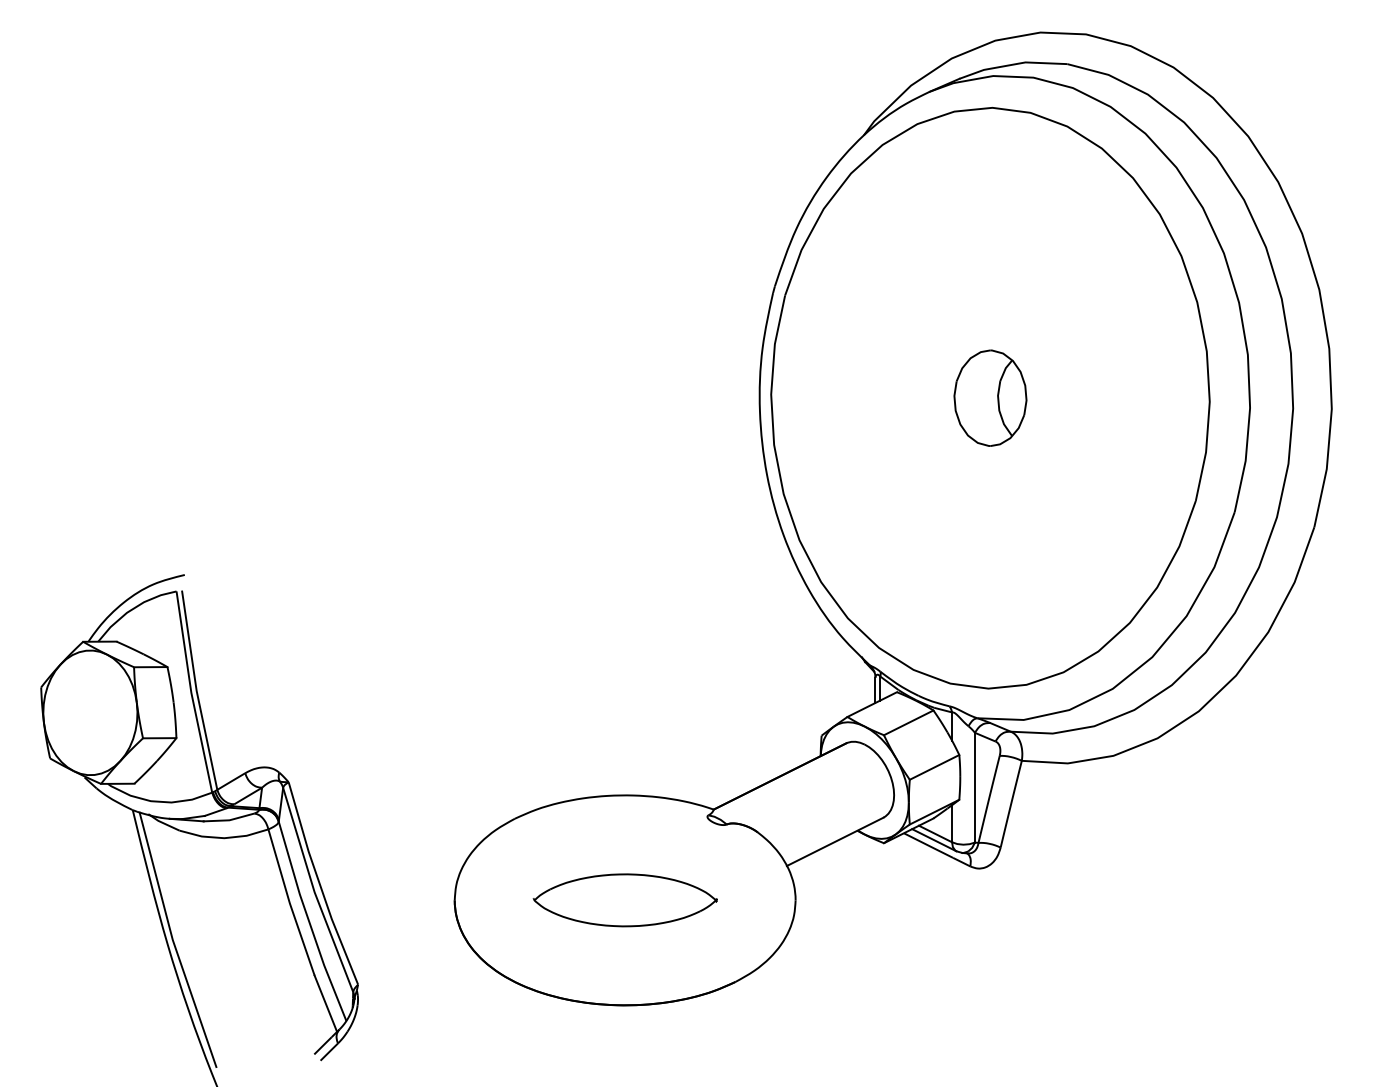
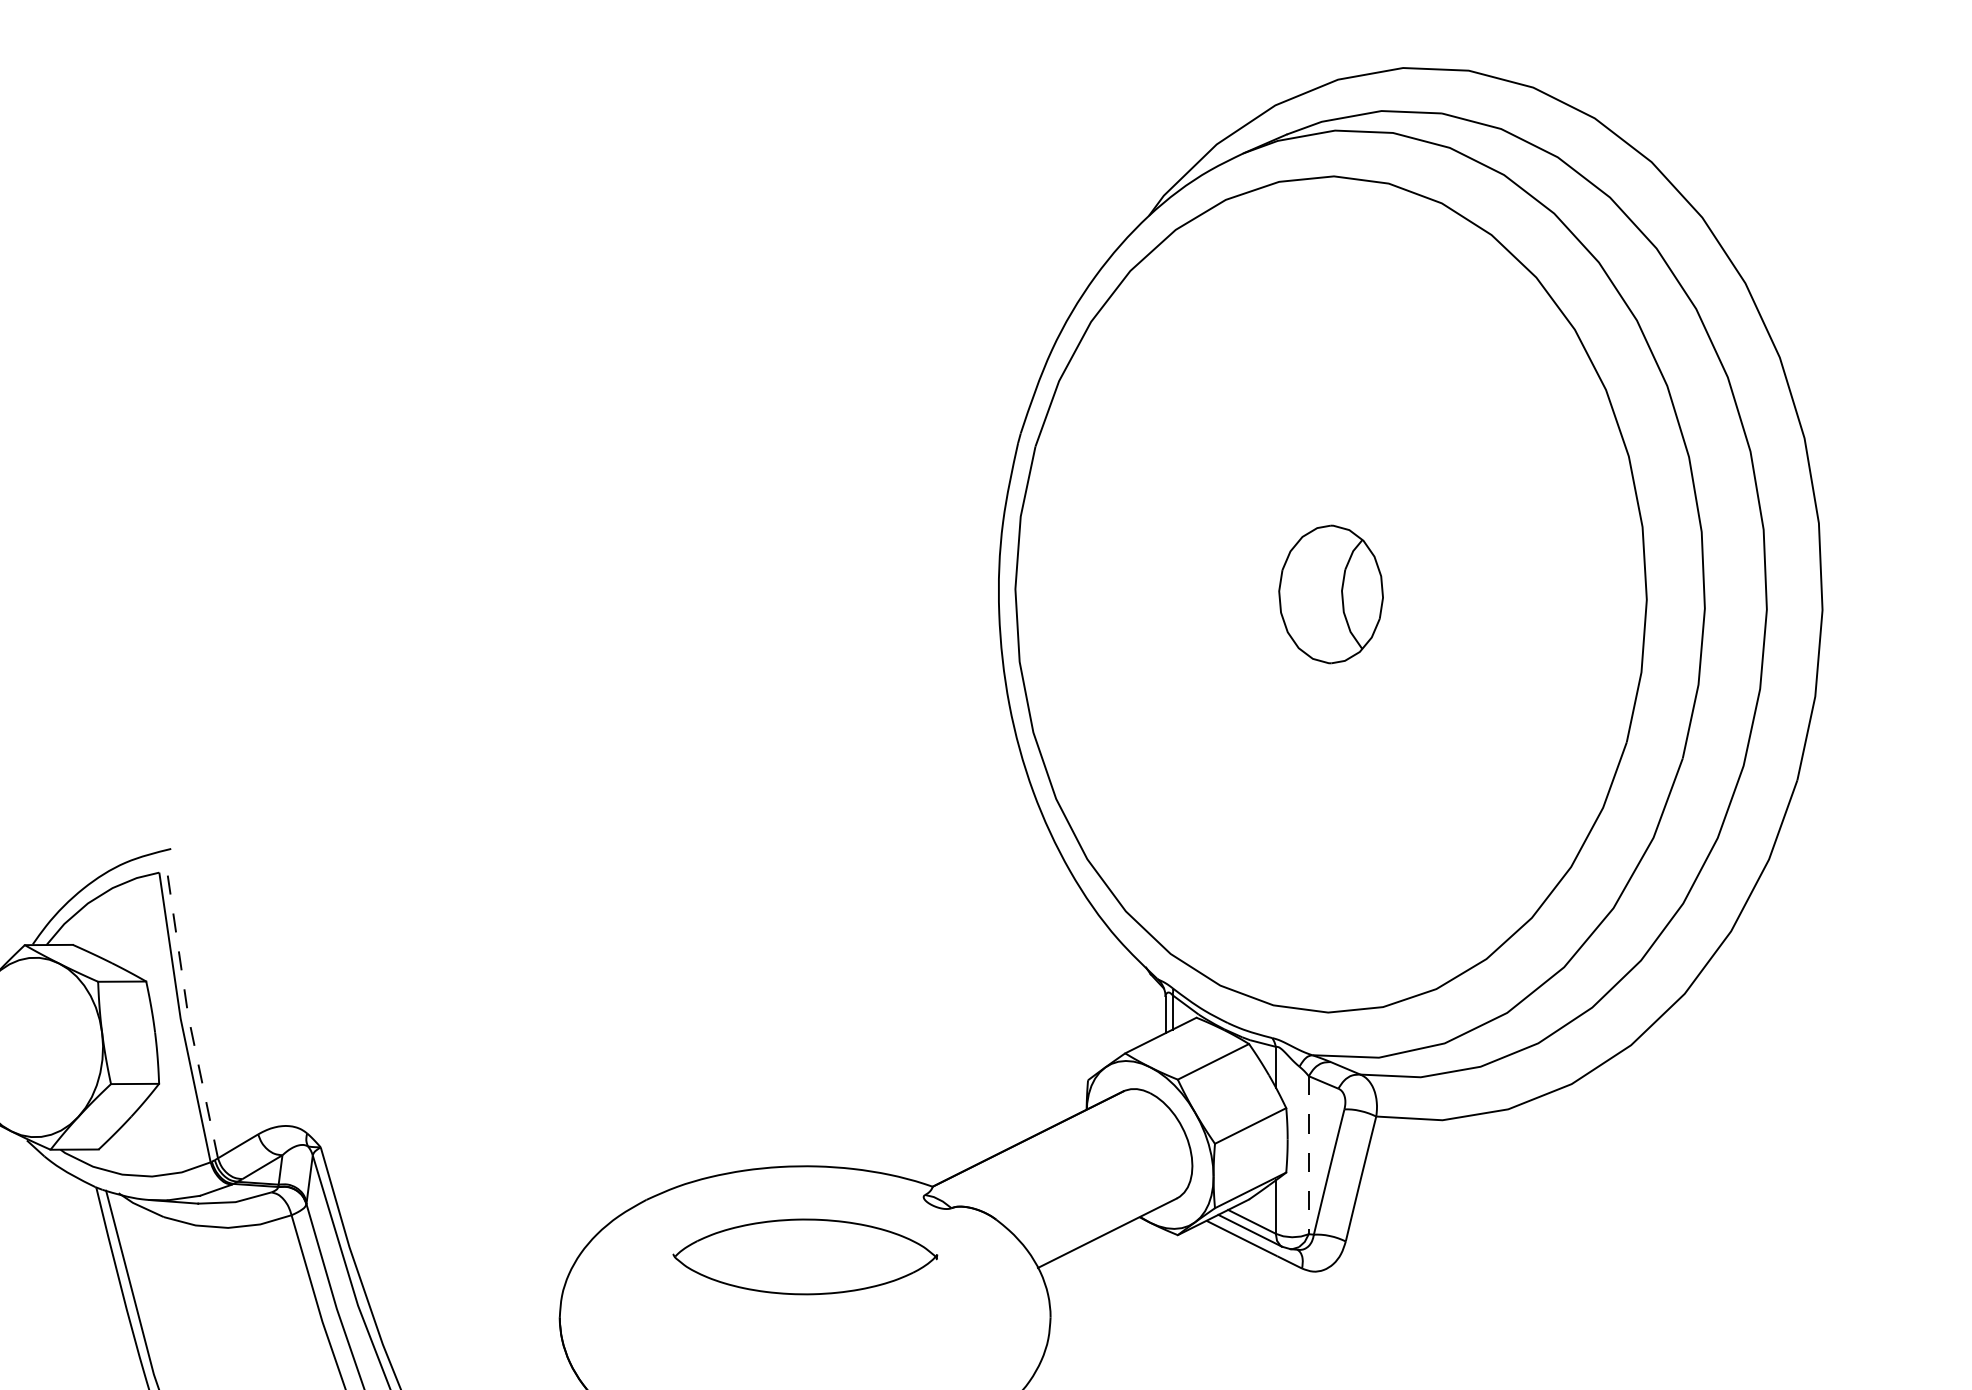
line: (196, 691) -> (188, 1016), solid -> dashed
line: (974, 787) -> (1308, 1154), solid -> dashed
part: (624, 900) -> (804, 1257), moved

